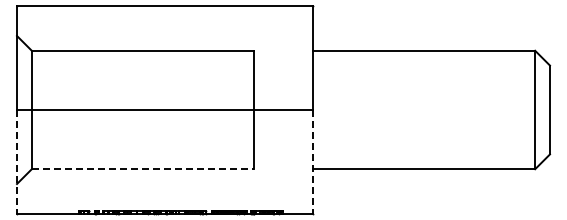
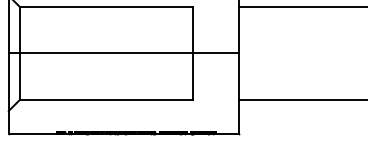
line: (17, 161) -> (9, 93), dashed -> solid
line: (313, 161) -> (239, 93), dashed -> solid
line: (143, 169) -> (107, 99), dashed -> solid

